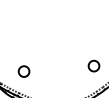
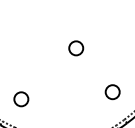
circle: (65, 32) -> (75, 48), added

